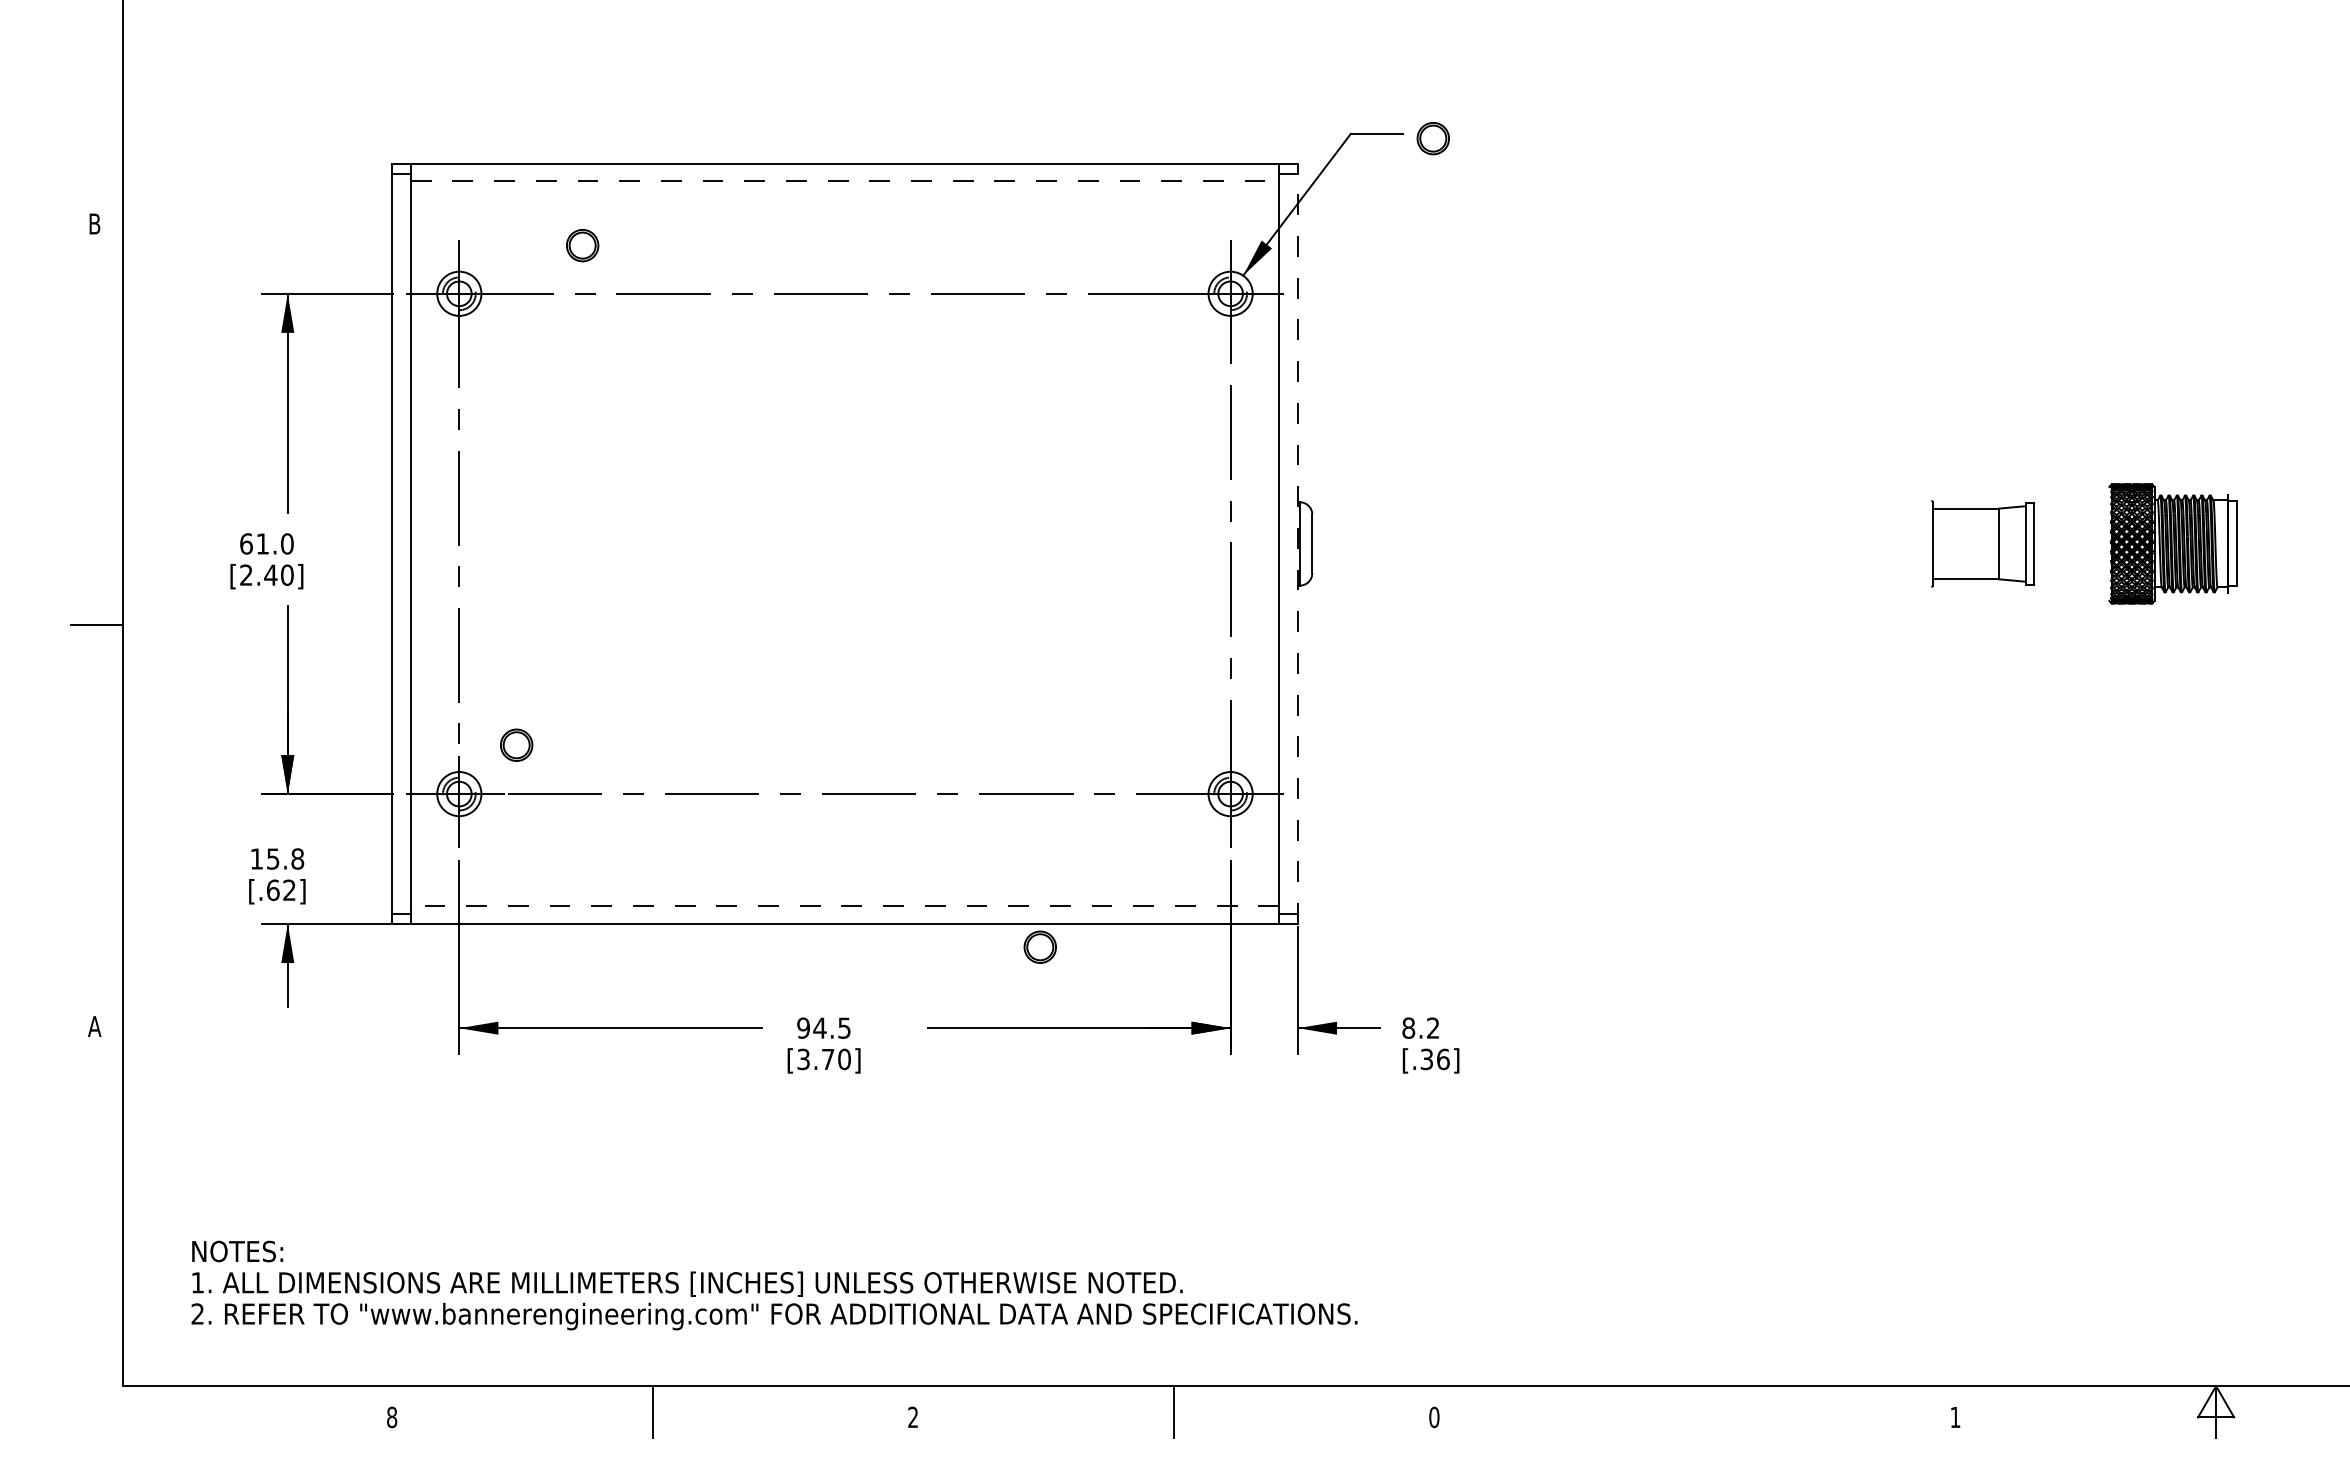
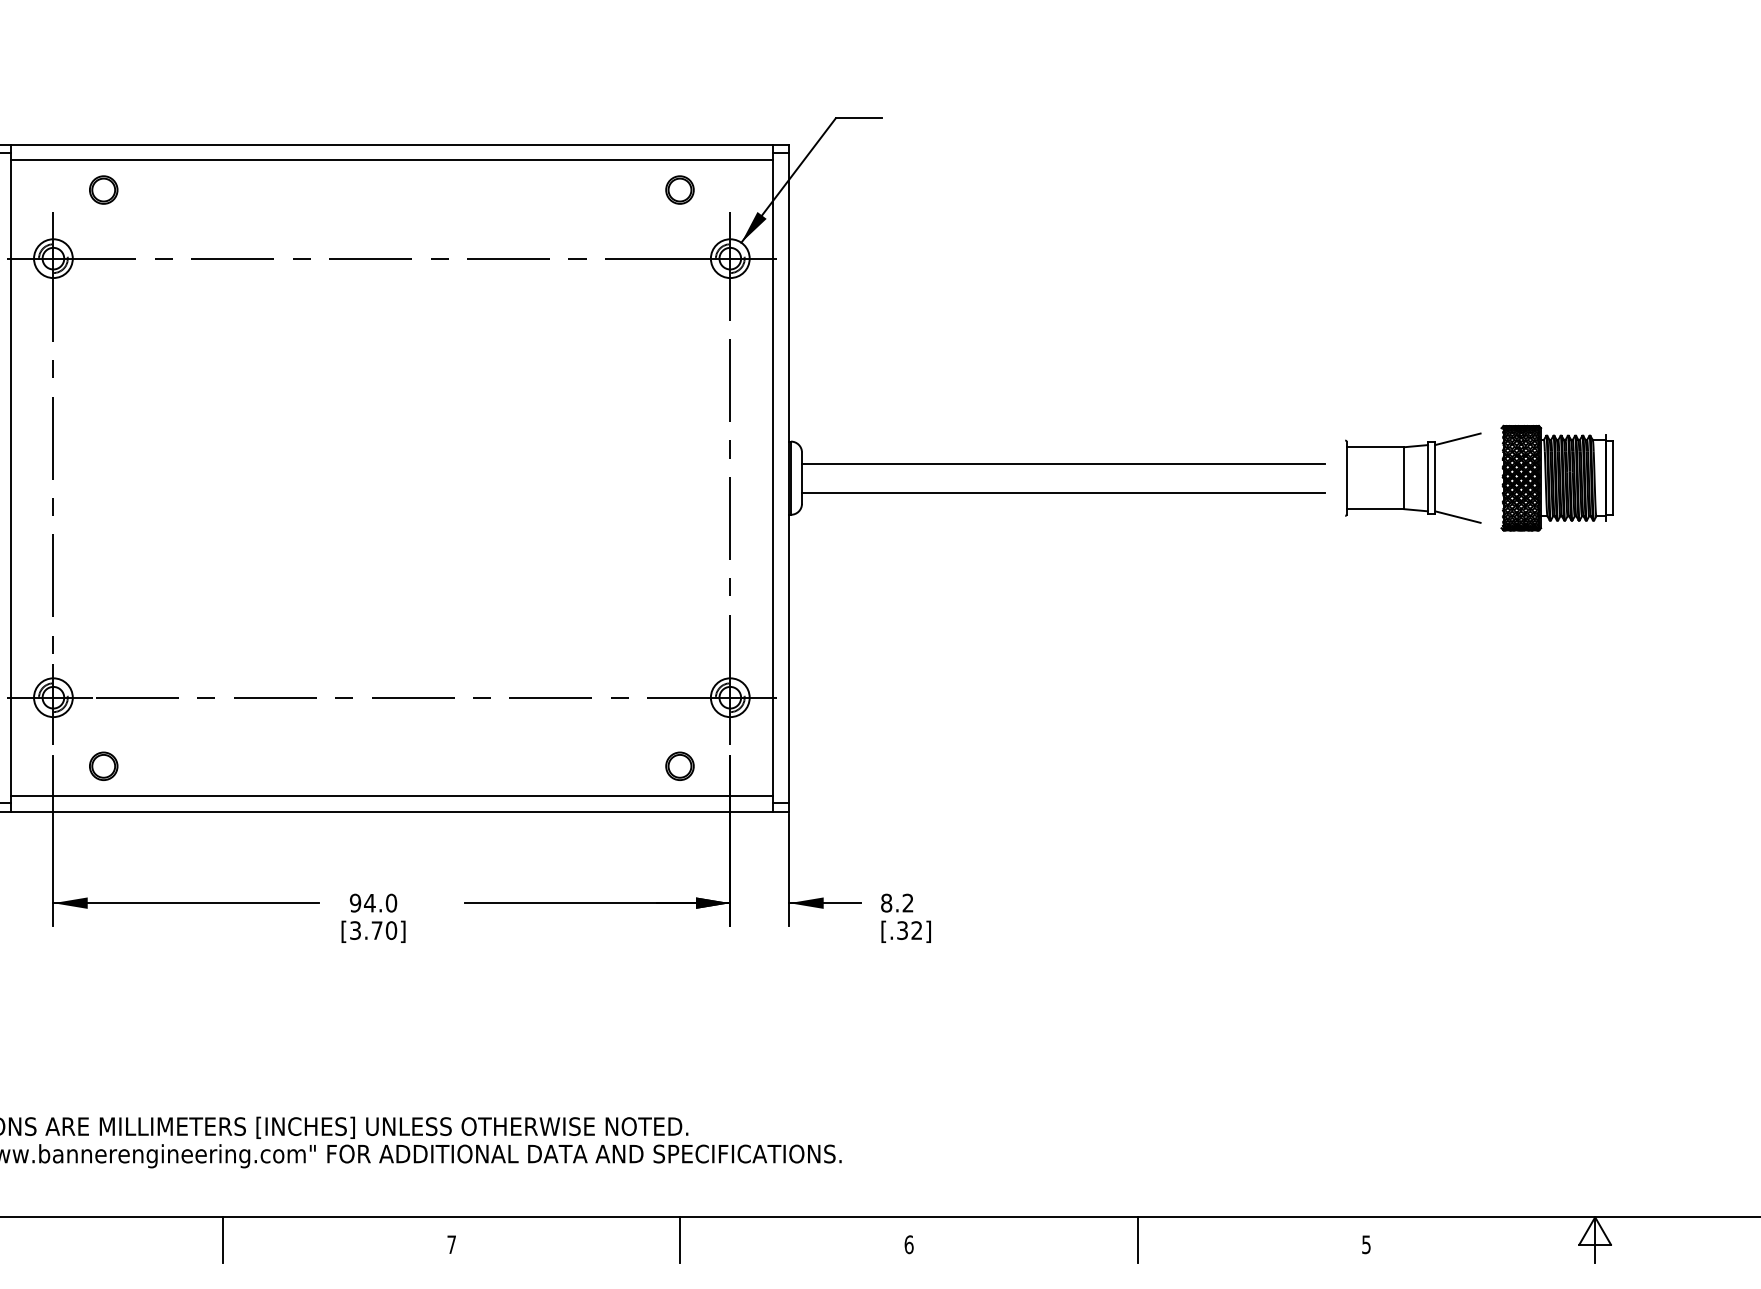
part: (1432, 138) -> (679, 189), moved
line: (845, 181) -> (392, 160), dashed -> solid
part: (582, 245) -> (103, 189), moved
line: (2059, 499) -> (1457, 439), added
line: (1610, 527) -> (1063, 463), added
line: (1297, 543) -> (788, 477), dashed -> solid
line: (1610, 560) -> (1063, 492), added
line: (2059, 587) -> (1457, 516), added
part: (516, 744) -> (103, 765), moved
line: (844, 906) -> (391, 796), dashed -> solid
part: (1039, 946) -> (679, 765), moved
text: (844, 1027) -> (391, 902), 94.5 -> 94.0
text: (1443, 1059) -> (917, 930), [.36] -> [.32]
line: (1694, 1412) -> (1137, 1240), added
text: (912, 1416) -> (451, 1243), 2 -> 7
text: (1434, 1416) -> (909, 1243), 0 -> 6
text: (1955, 1417) -> (1366, 1244), 1 -> 5

